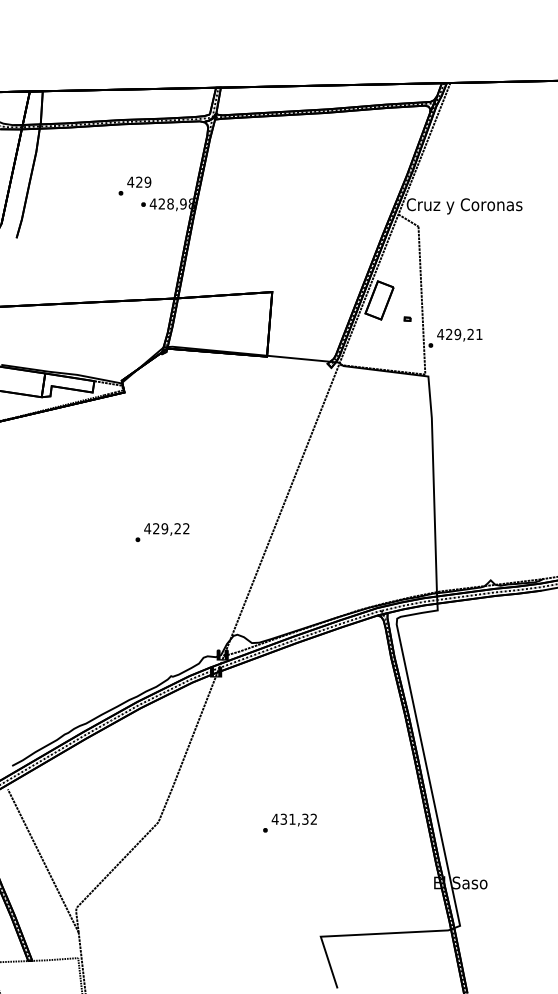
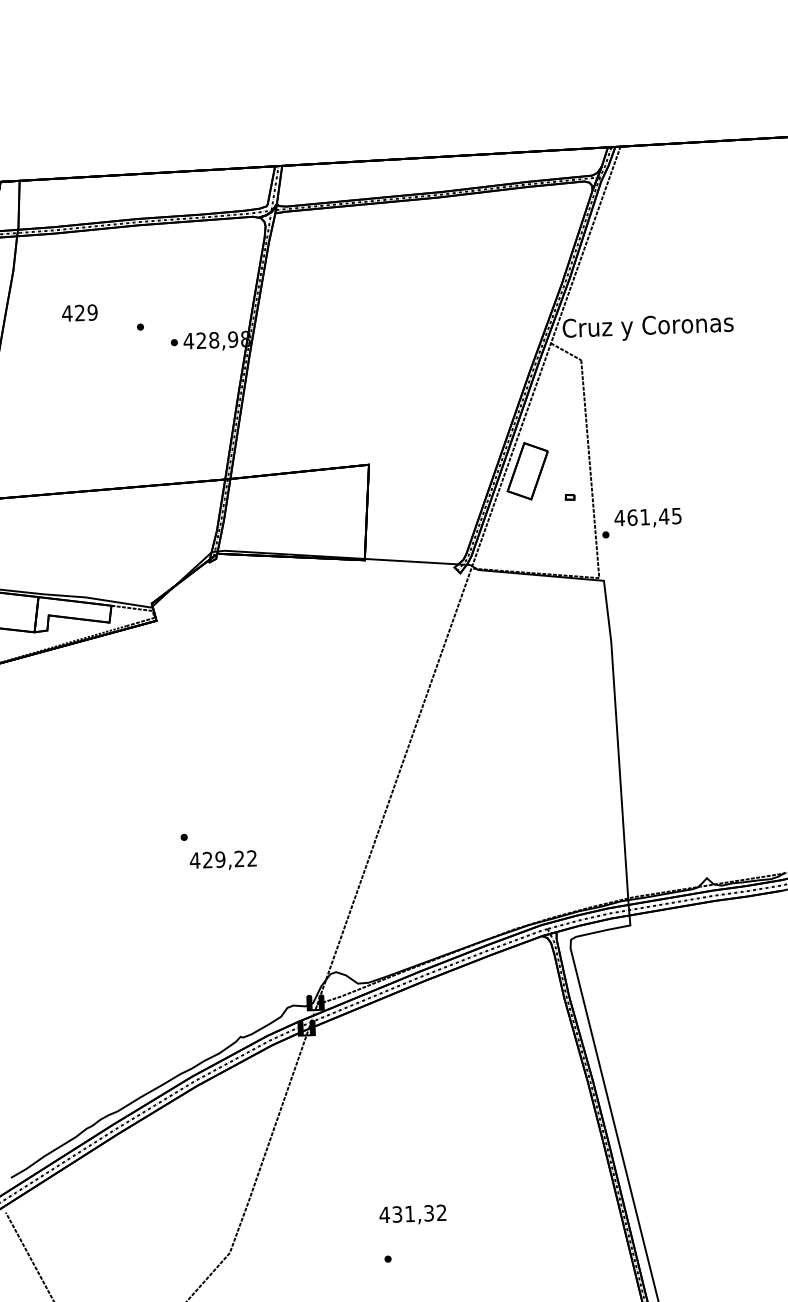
text: (139, 181) -> (80, 311), moved
text: (464, 334) -> (654, 516), 429,21 -> 461,45
text: (166, 529) -> (222, 860), moved
text: (293, 819) -> (411, 1214), moved

